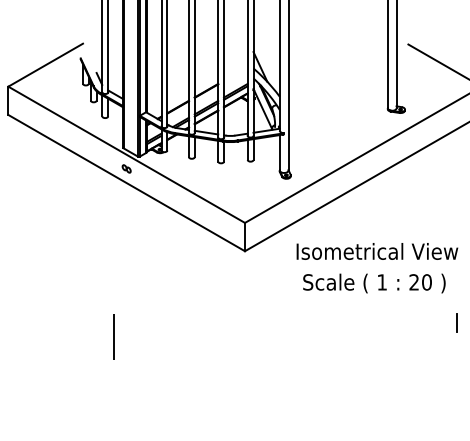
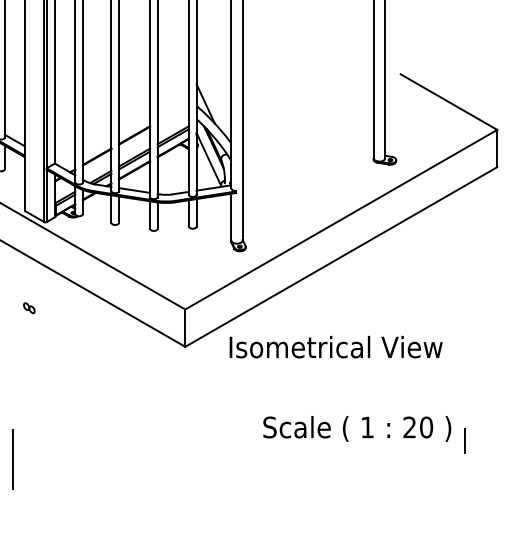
part: (126, 168) -> (29, 307), moved
text: (377, 251) -> (336, 347), moved
text: (374, 283) -> (357, 428), moved

